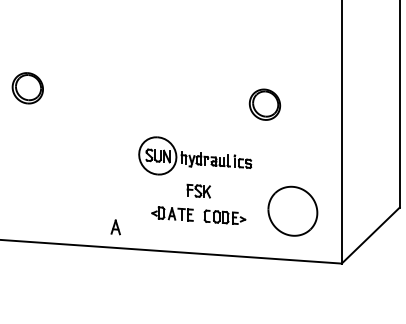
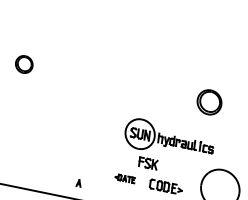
part: (27, 88) -> (24, 64), size x0.7
part: (195, 155) -> (169, 137), moved
part: (172, 213) -> (125, 178), size x0.6
part: (115, 227) -> (78, 183), size x0.6

